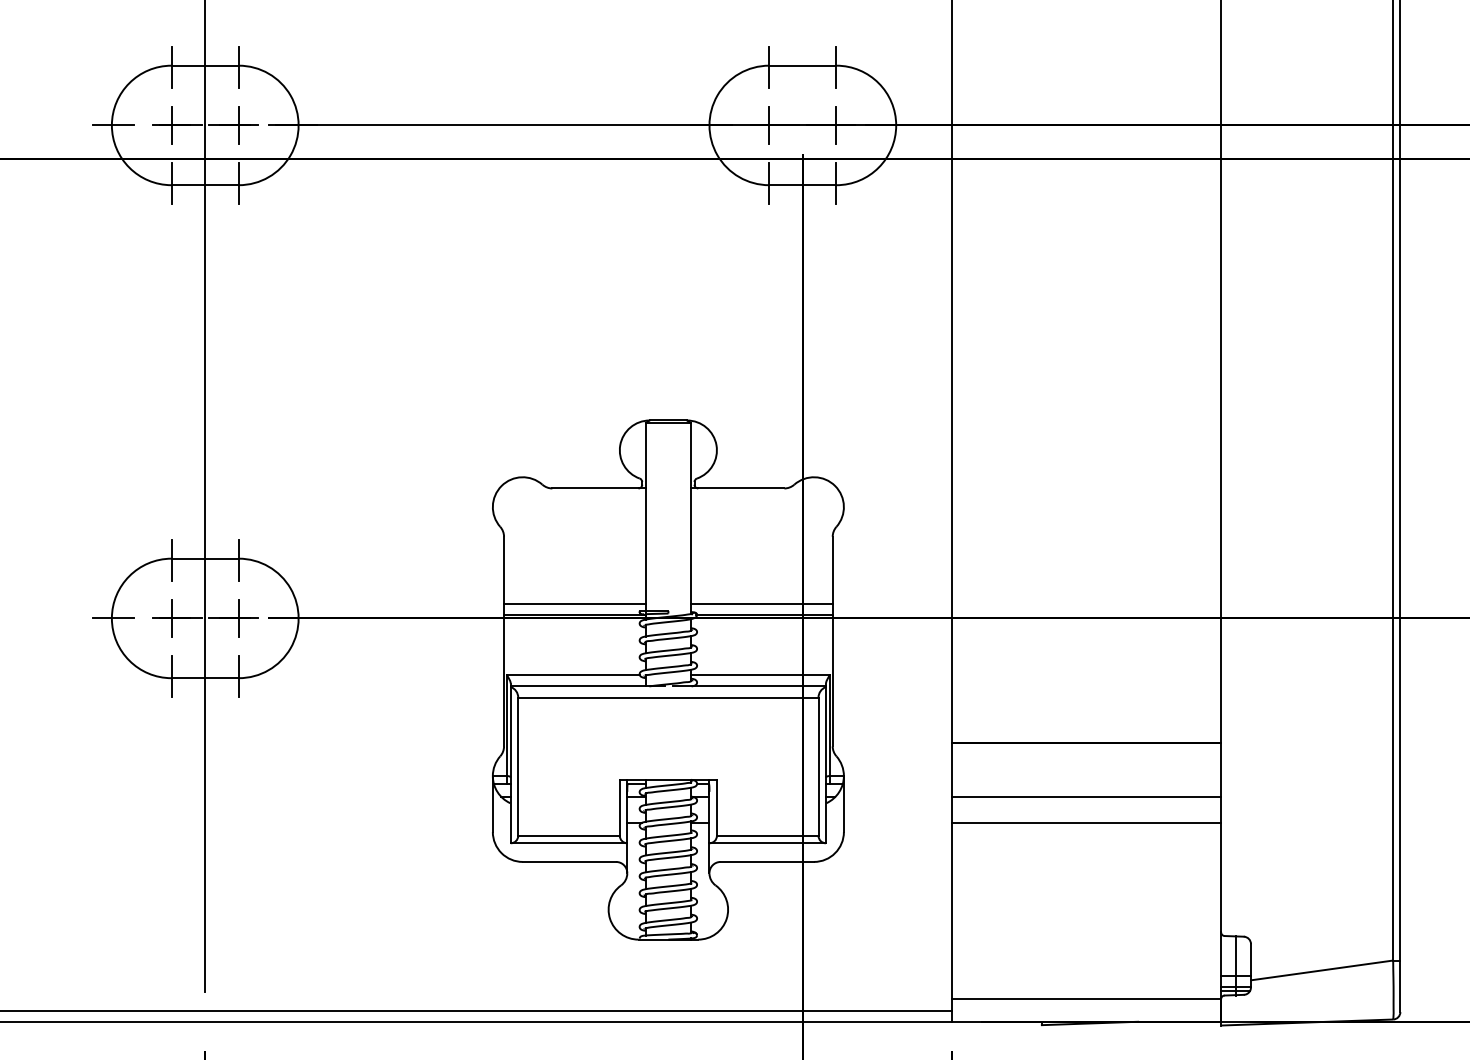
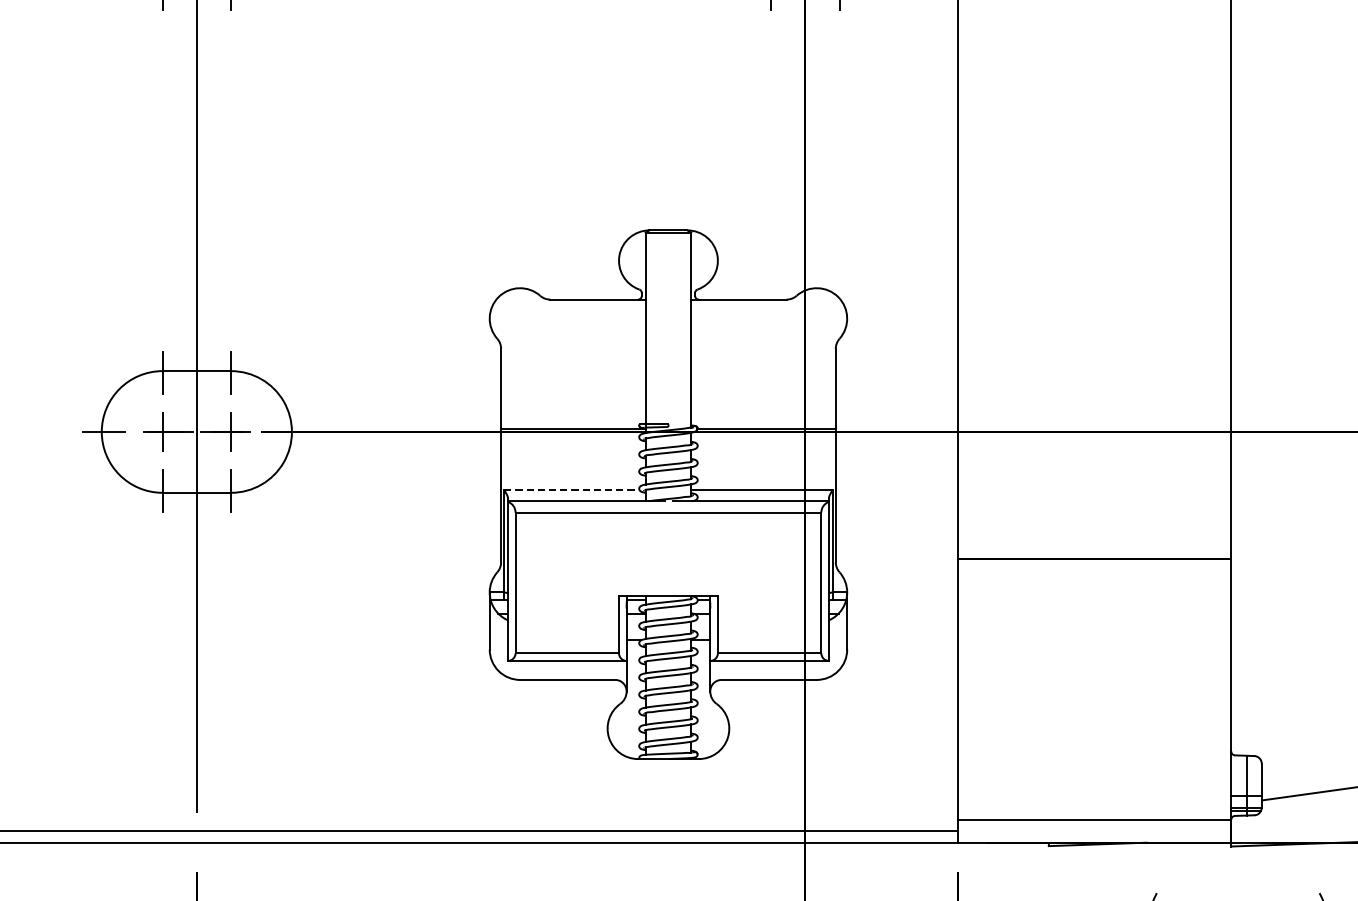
line: (574, 604) -> (572, 417), removed
line: (761, 604) -> (763, 417), removed
line: (573, 675) -> (571, 490), solid -> dashed
line: (1086, 796) -> (1094, 613), removed
line: (1086, 823) -> (1094, 640), removed

